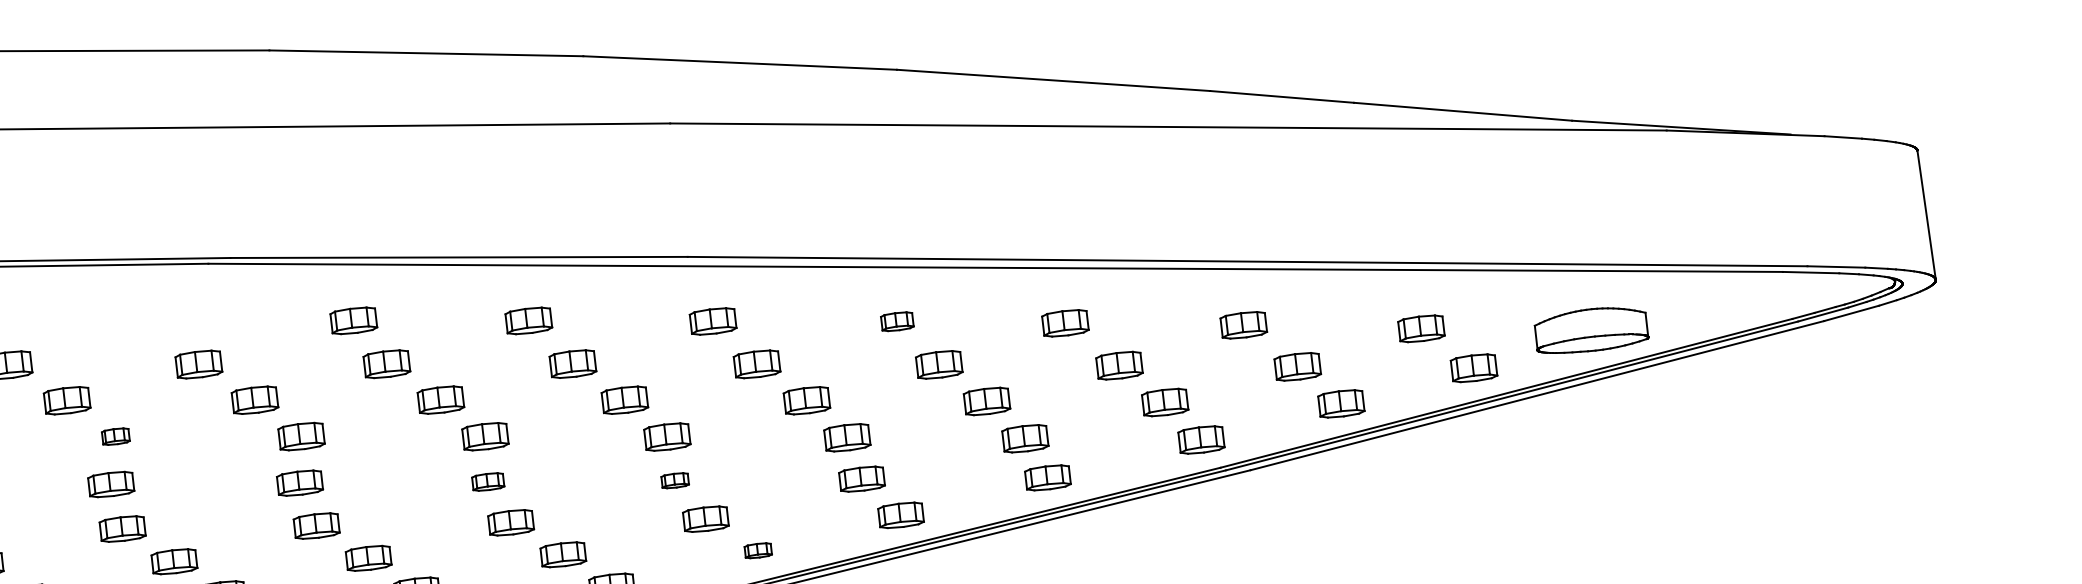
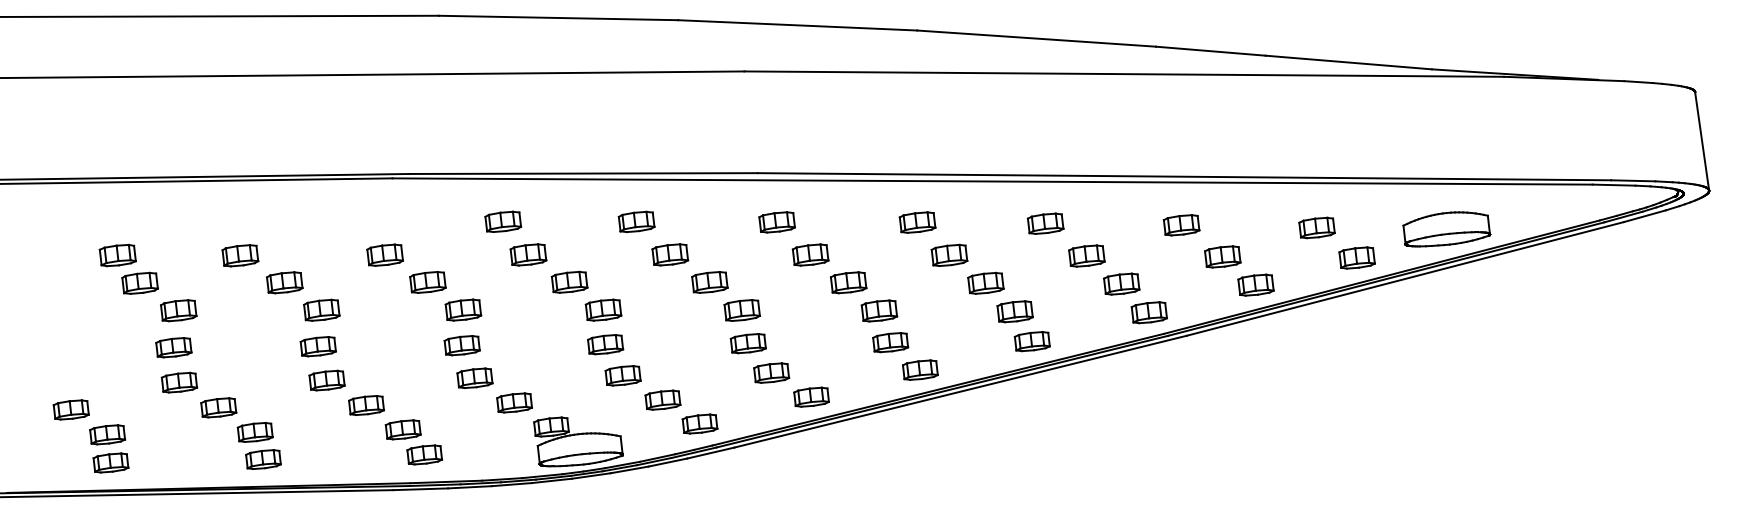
part: (897, 321) -> (917, 222), size x1.43
part: (115, 435) -> (321, 309), size x1.67
part: (674, 480) -> (747, 343), size x1.67
part: (487, 481) -> (605, 344), size x1.43
part: (758, 549) -> (811, 396), size x1.67

